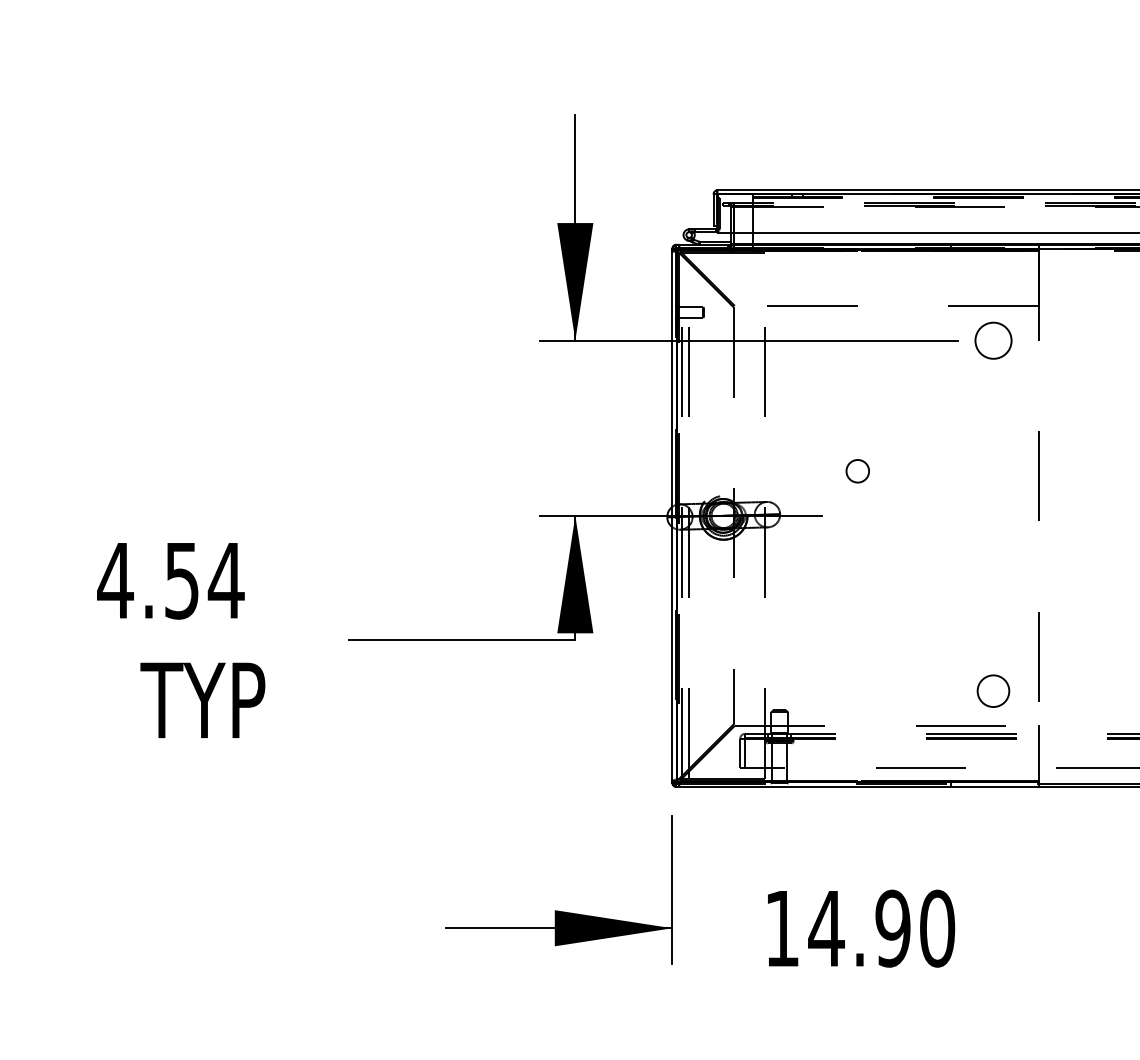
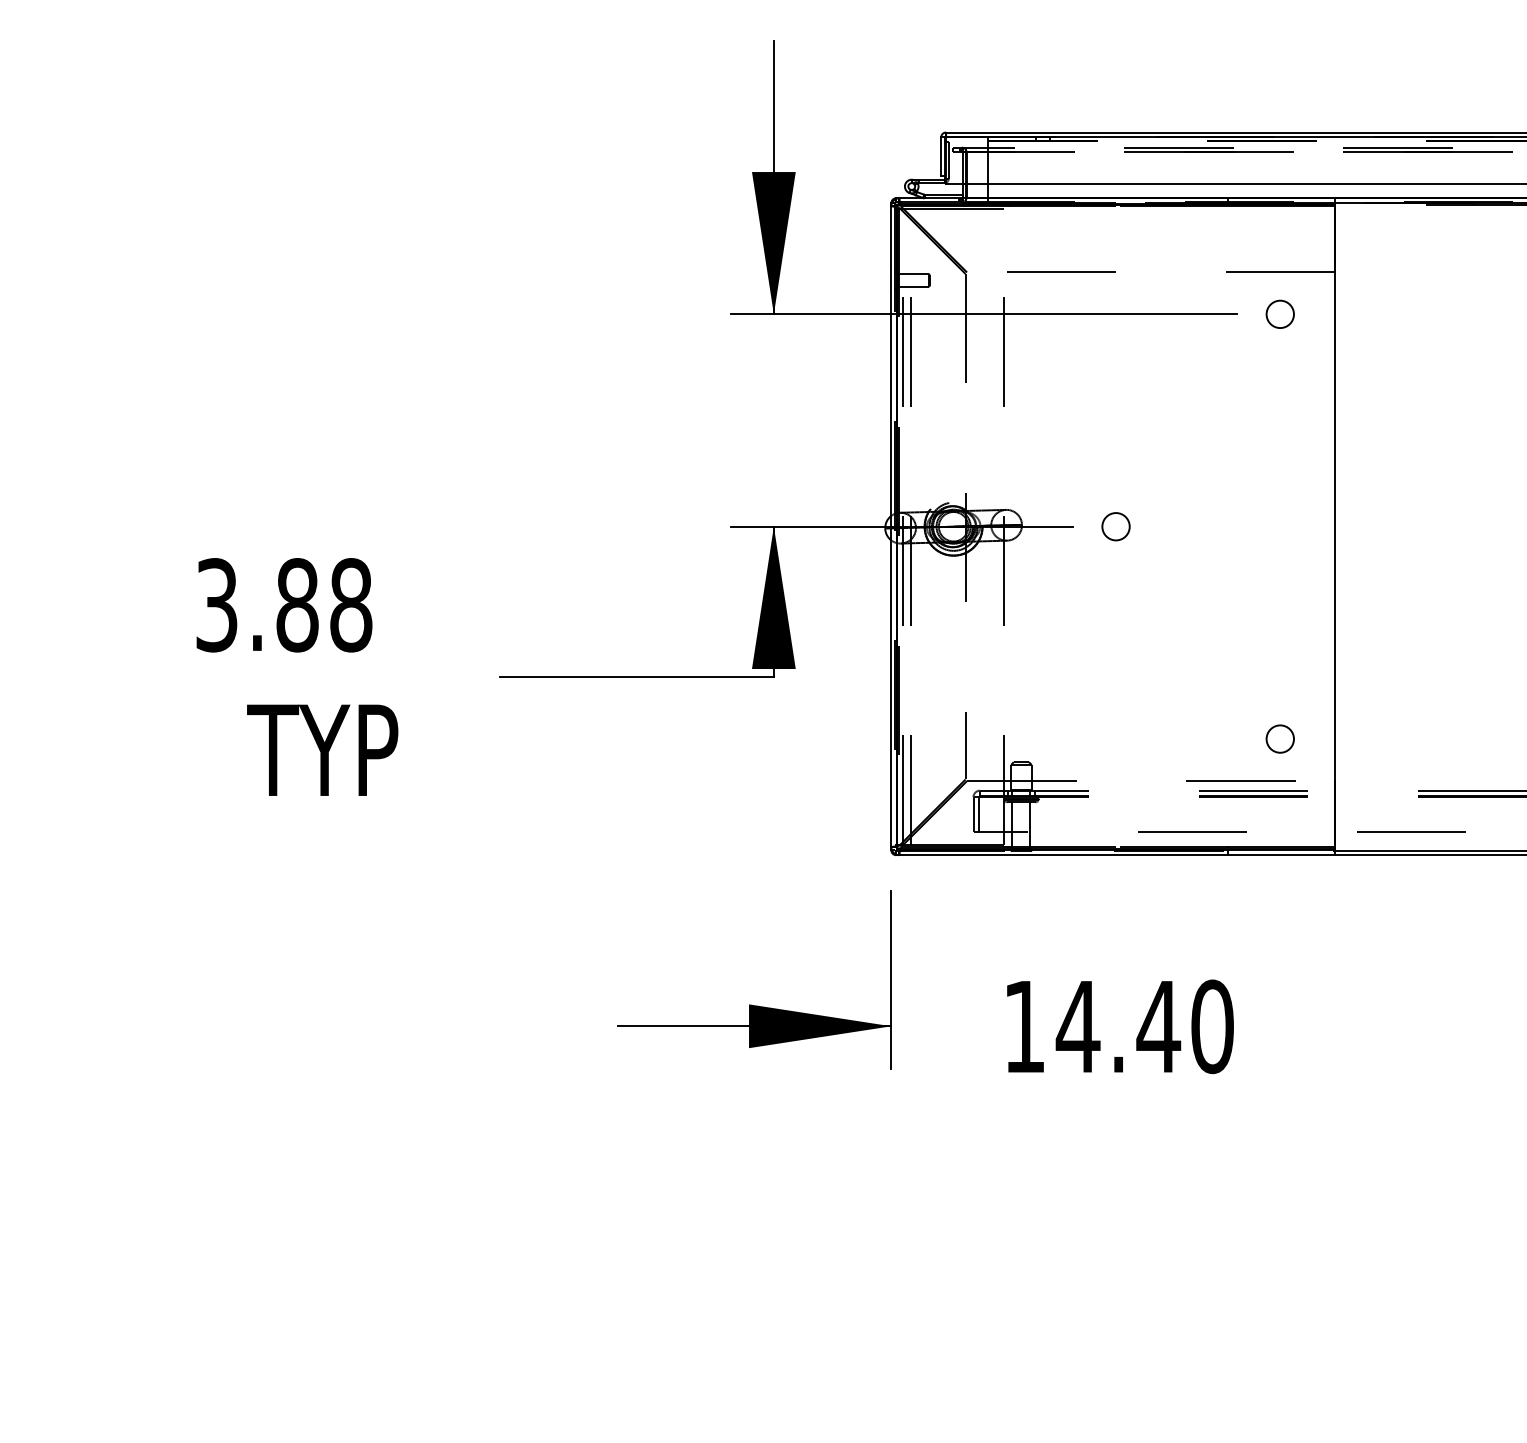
circle: (992, 339) -> (1279, 313), size x0.62
circle: (857, 471) -> (1115, 526), moved
line: (1038, 515) -> (1335, 526), dashed -> solid
text: (170, 580) -> (283, 605), 4.54 -> 3.88
circle: (992, 690) -> (1279, 738), size x0.71
text: (892, 928) -> (1158, 1026), 14.90 -> 14.40

